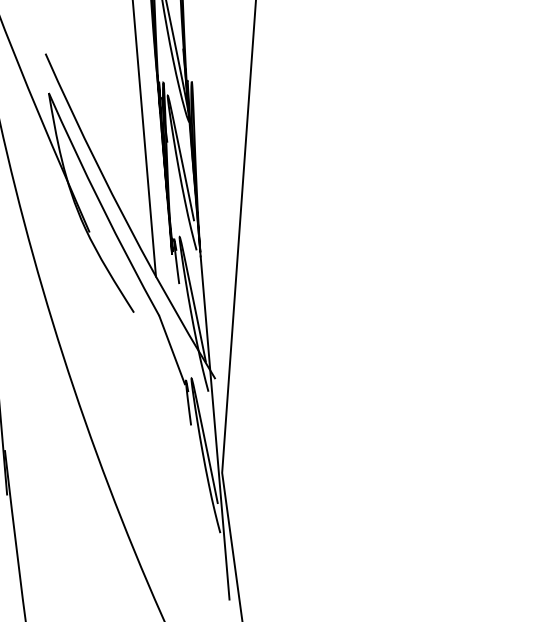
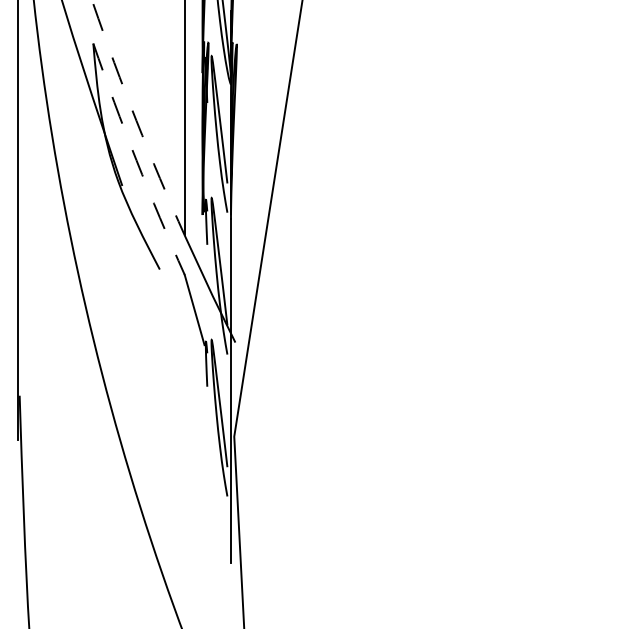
arc: (98, 166) -> (136, 120), solid -> dashed
arc: (101, 205) -> (136, 160), solid -> dashed

